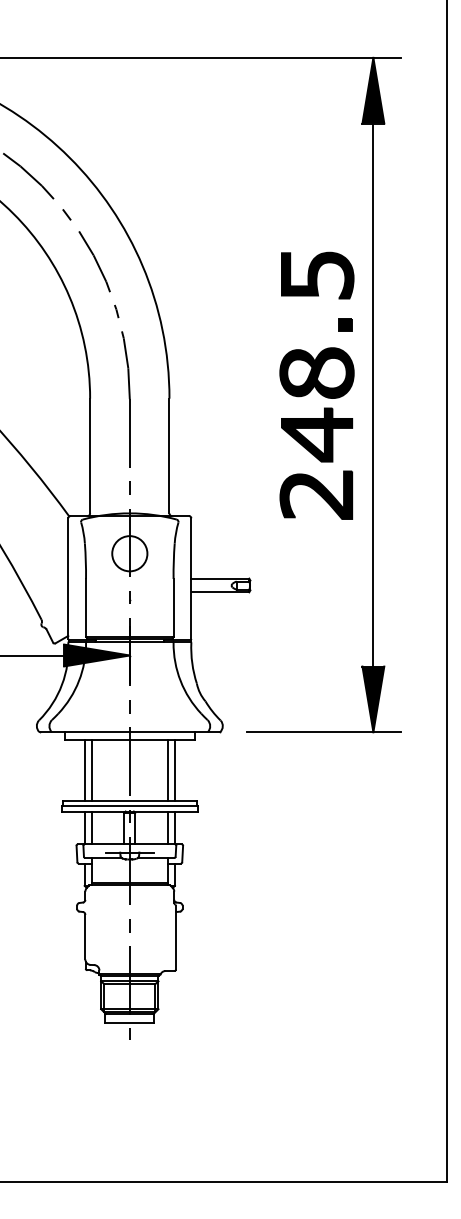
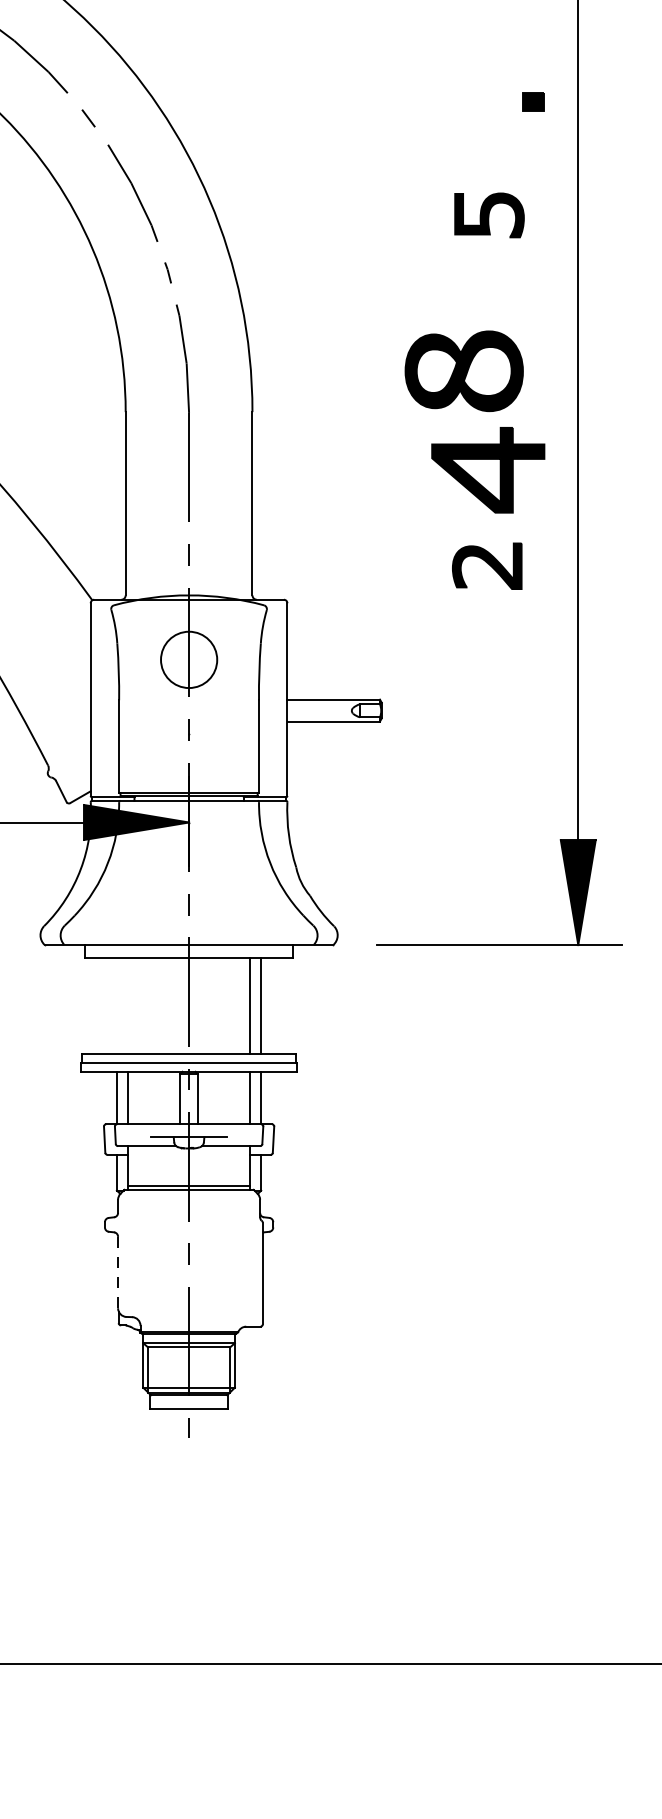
part: (317, 275) -> (488, 215), size x0.6
part: (345, 324) -> (533, 101), moved
part: (316, 372) -> (463, 370), moved
part: (316, 494) -> (487, 565), size x0.6
line: (84, 770) -> (116, 1006), removed
line: (91, 770) -> (127, 1006), removed
line: (85, 936) -> (118, 1271), solid -> dashed

